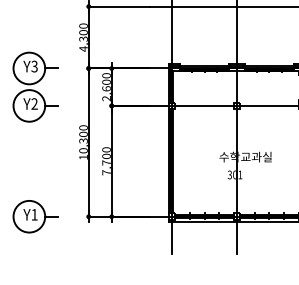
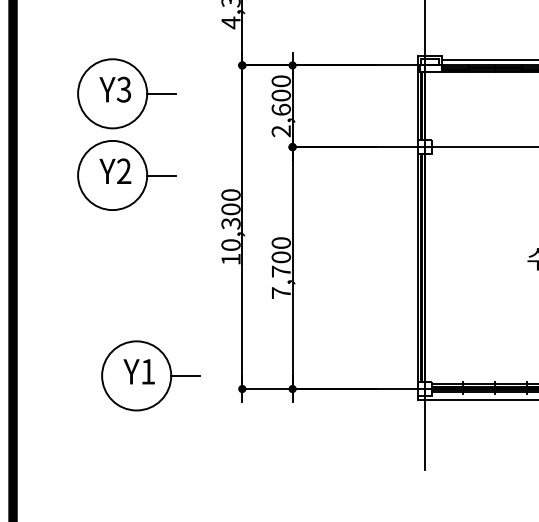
part: (35, 86) -> (126, 133), moved
part: (35, 216) -> (150, 375), moved

